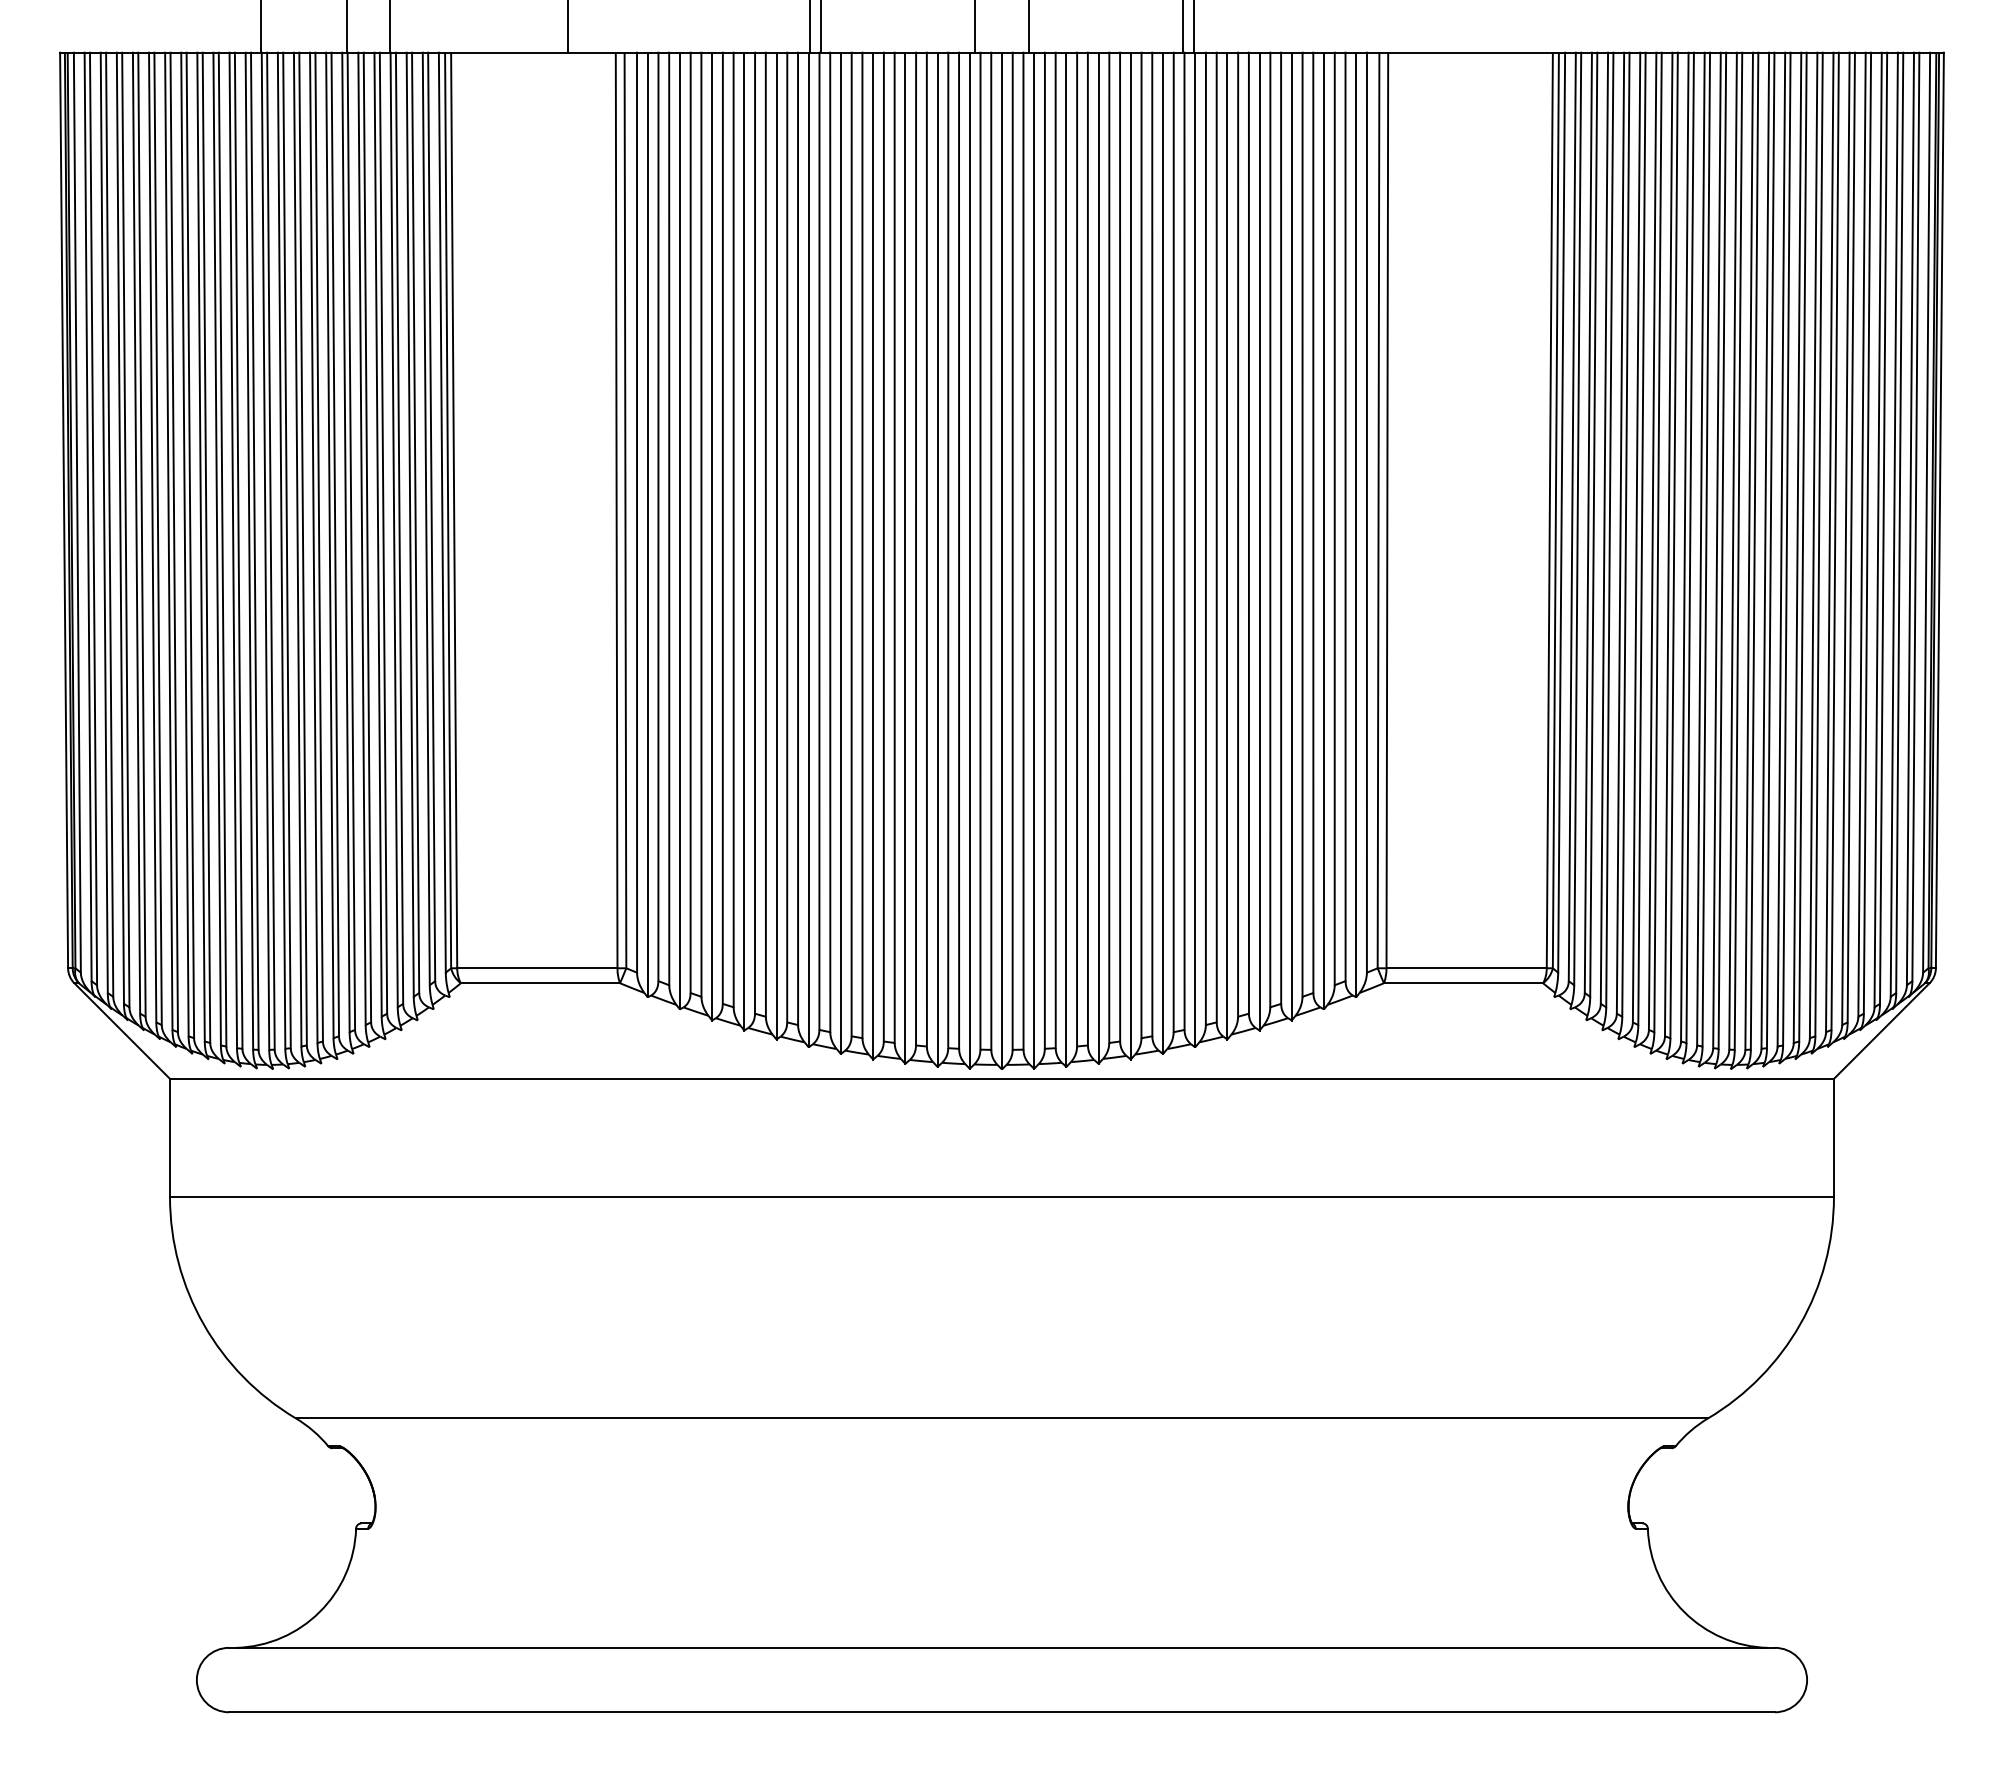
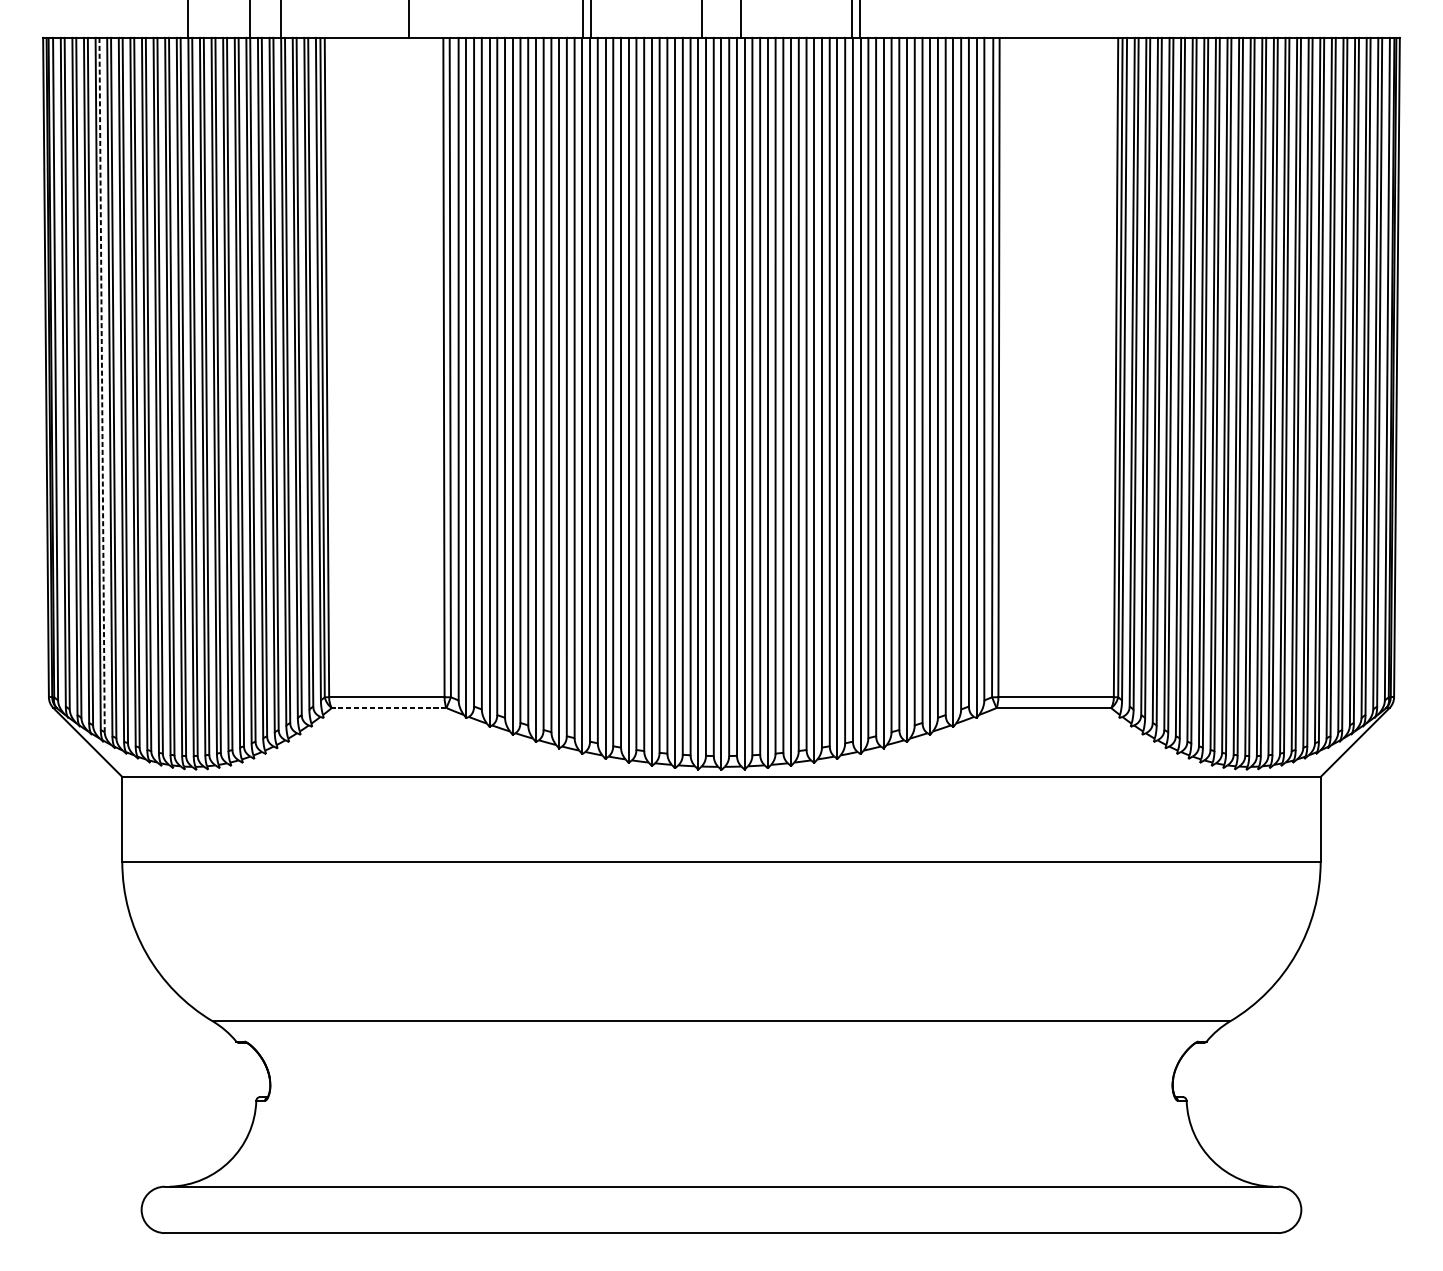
line: (141, 534) -> (101, 384), solid -> dashed
line: (540, 983) -> (389, 708), solid -> dashed

